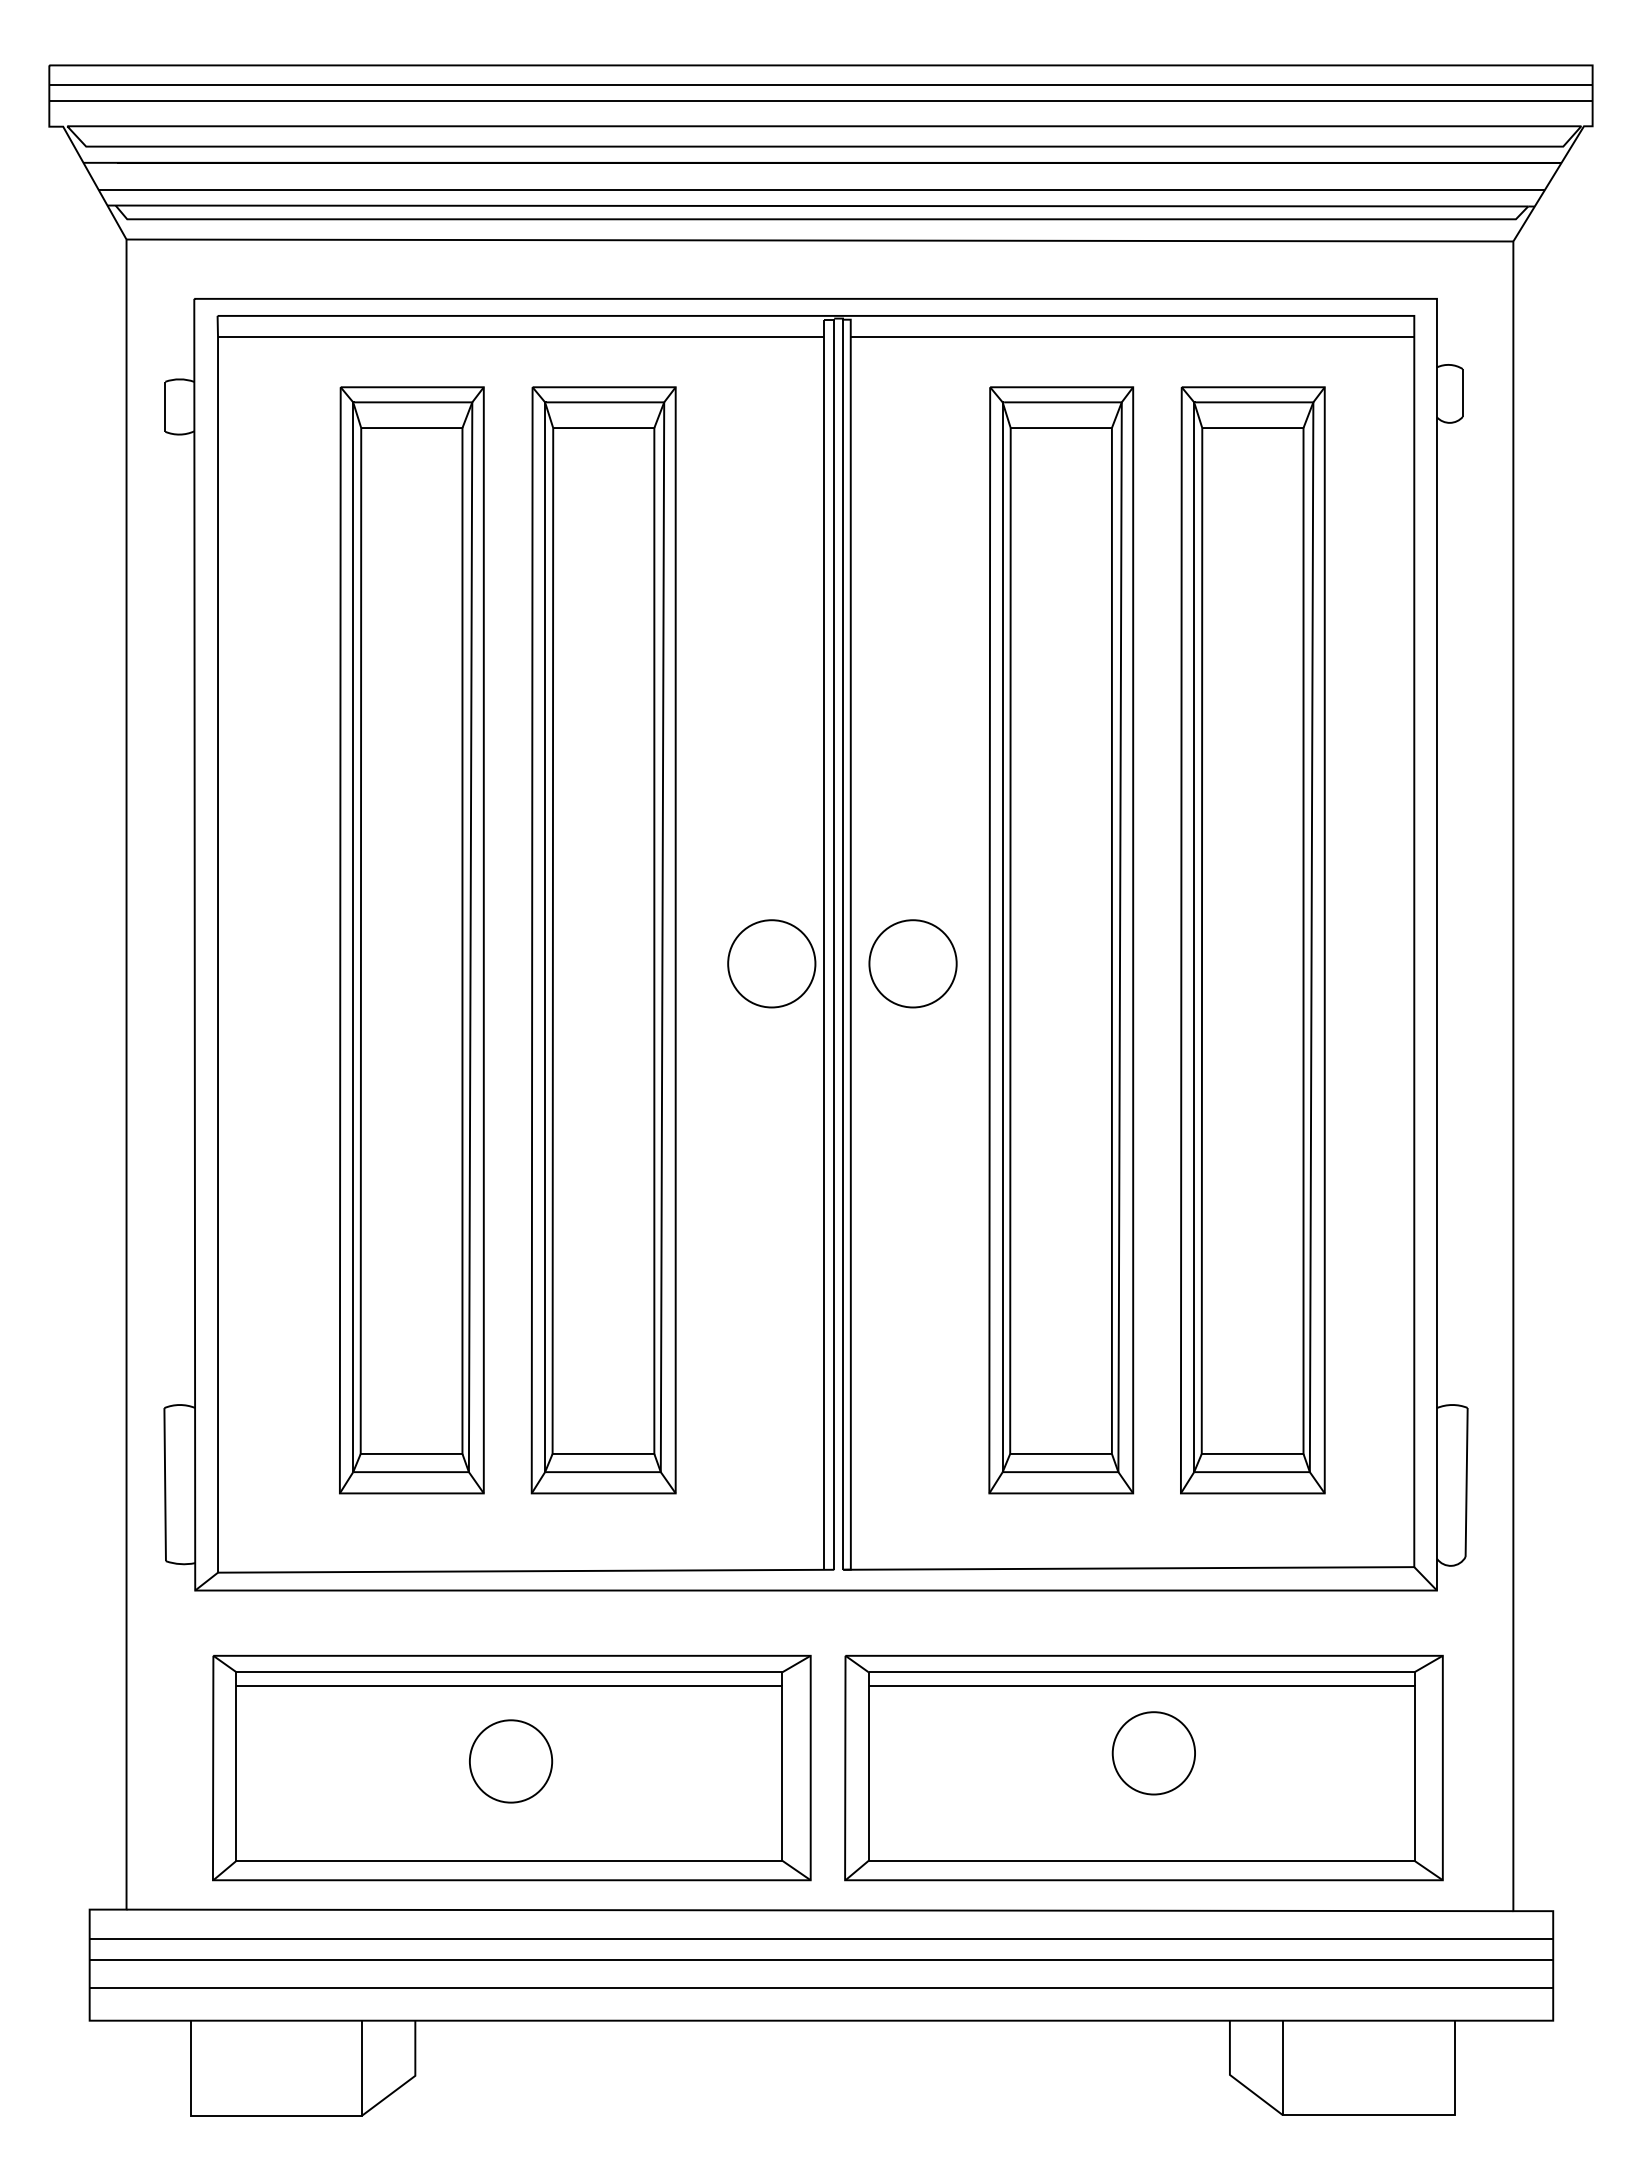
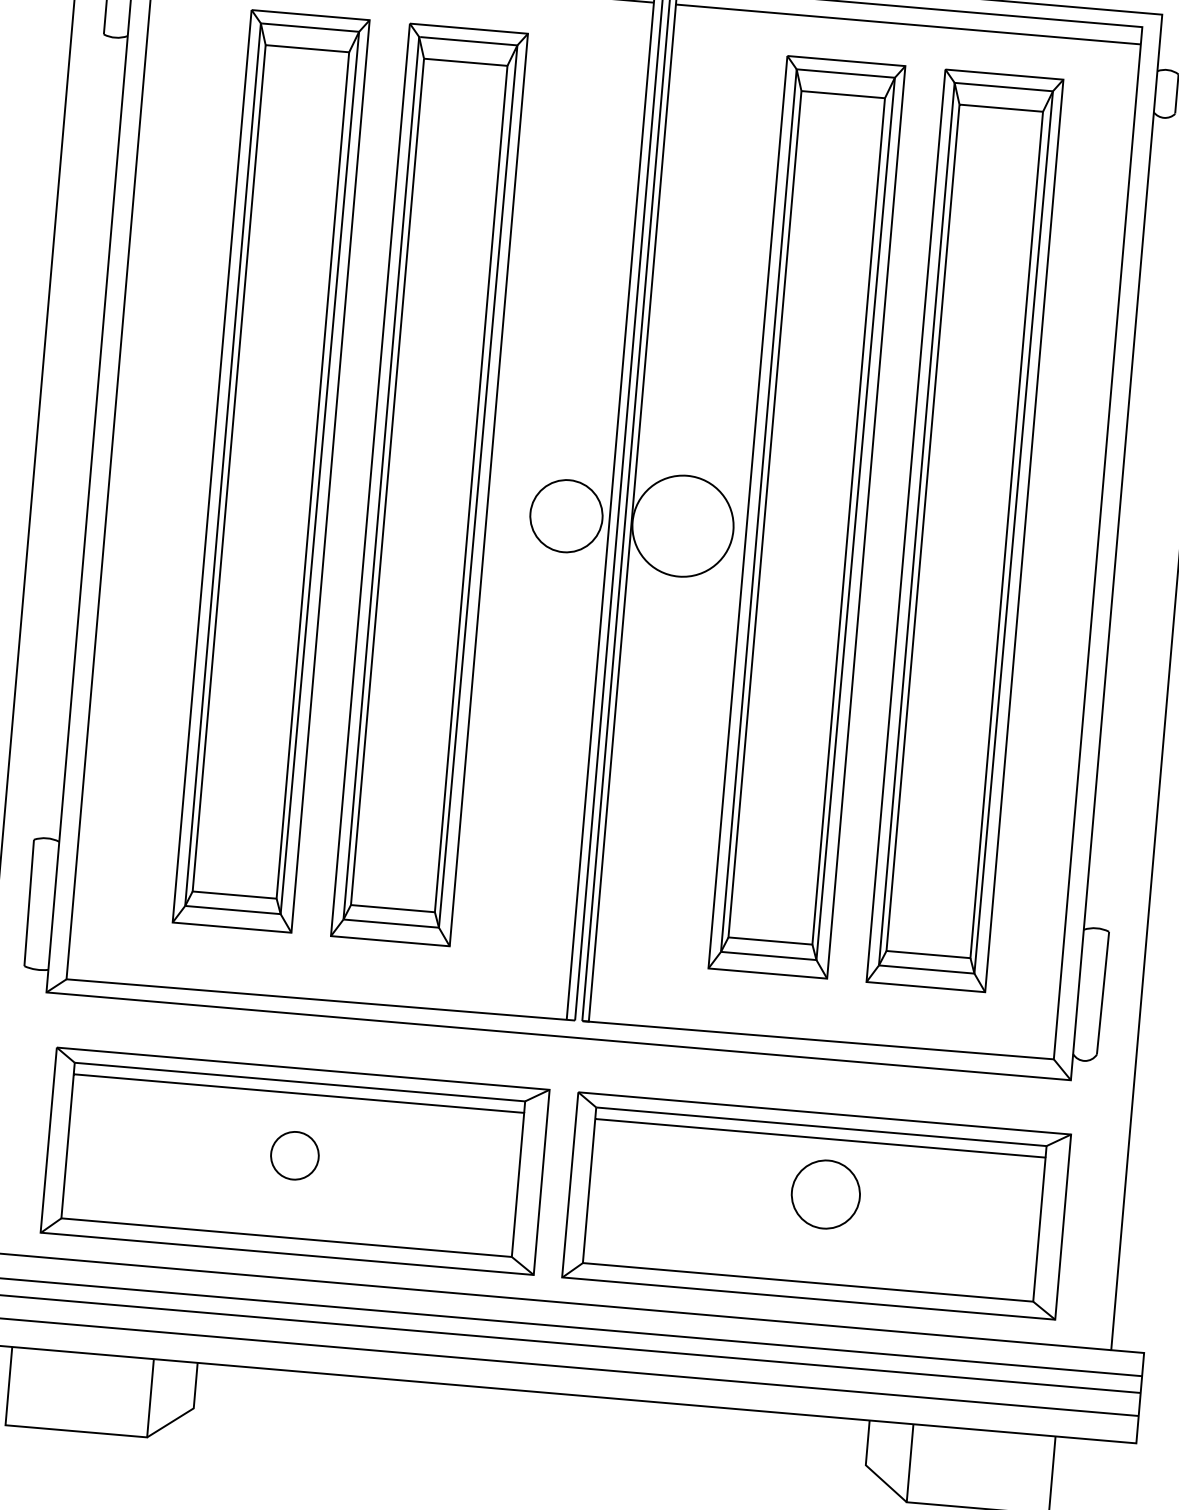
circle: (912, 963) -> (682, 525), size x1.4
circle: (510, 1761) -> (294, 1155), size x0.7

